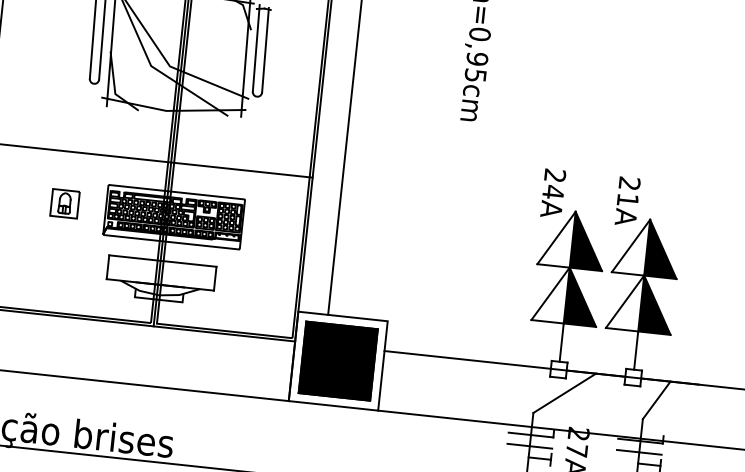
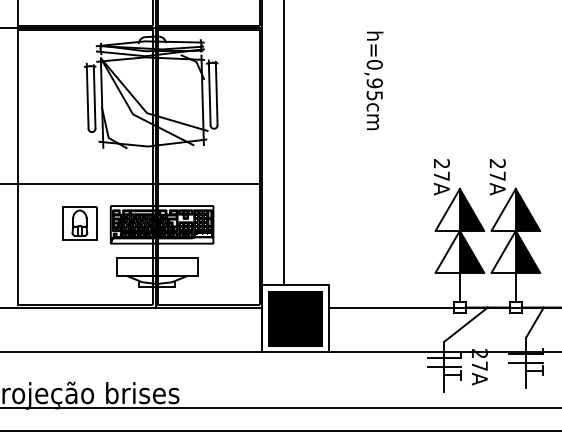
text: (552, 192) -> (441, 176), 24A -> 27A
text: (627, 199) -> (497, 175), 21A -> 27A
part: (64, 203) -> (79, 223), size x1.67

